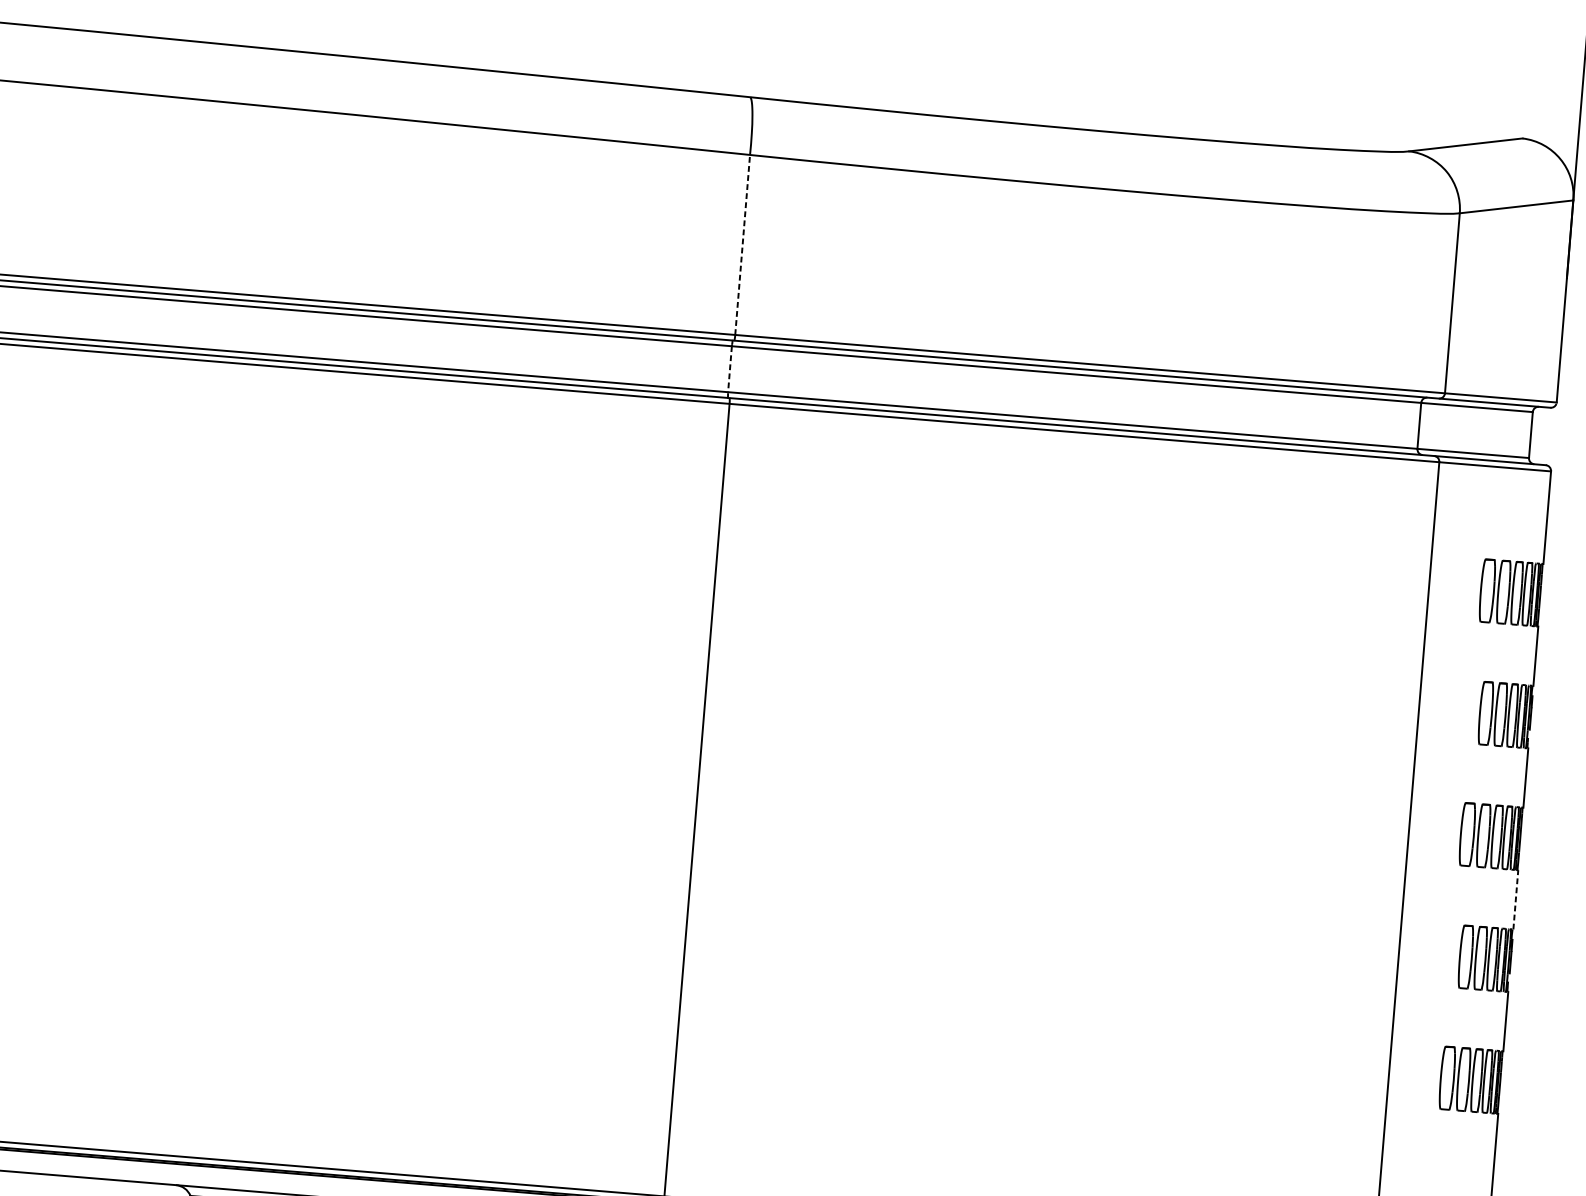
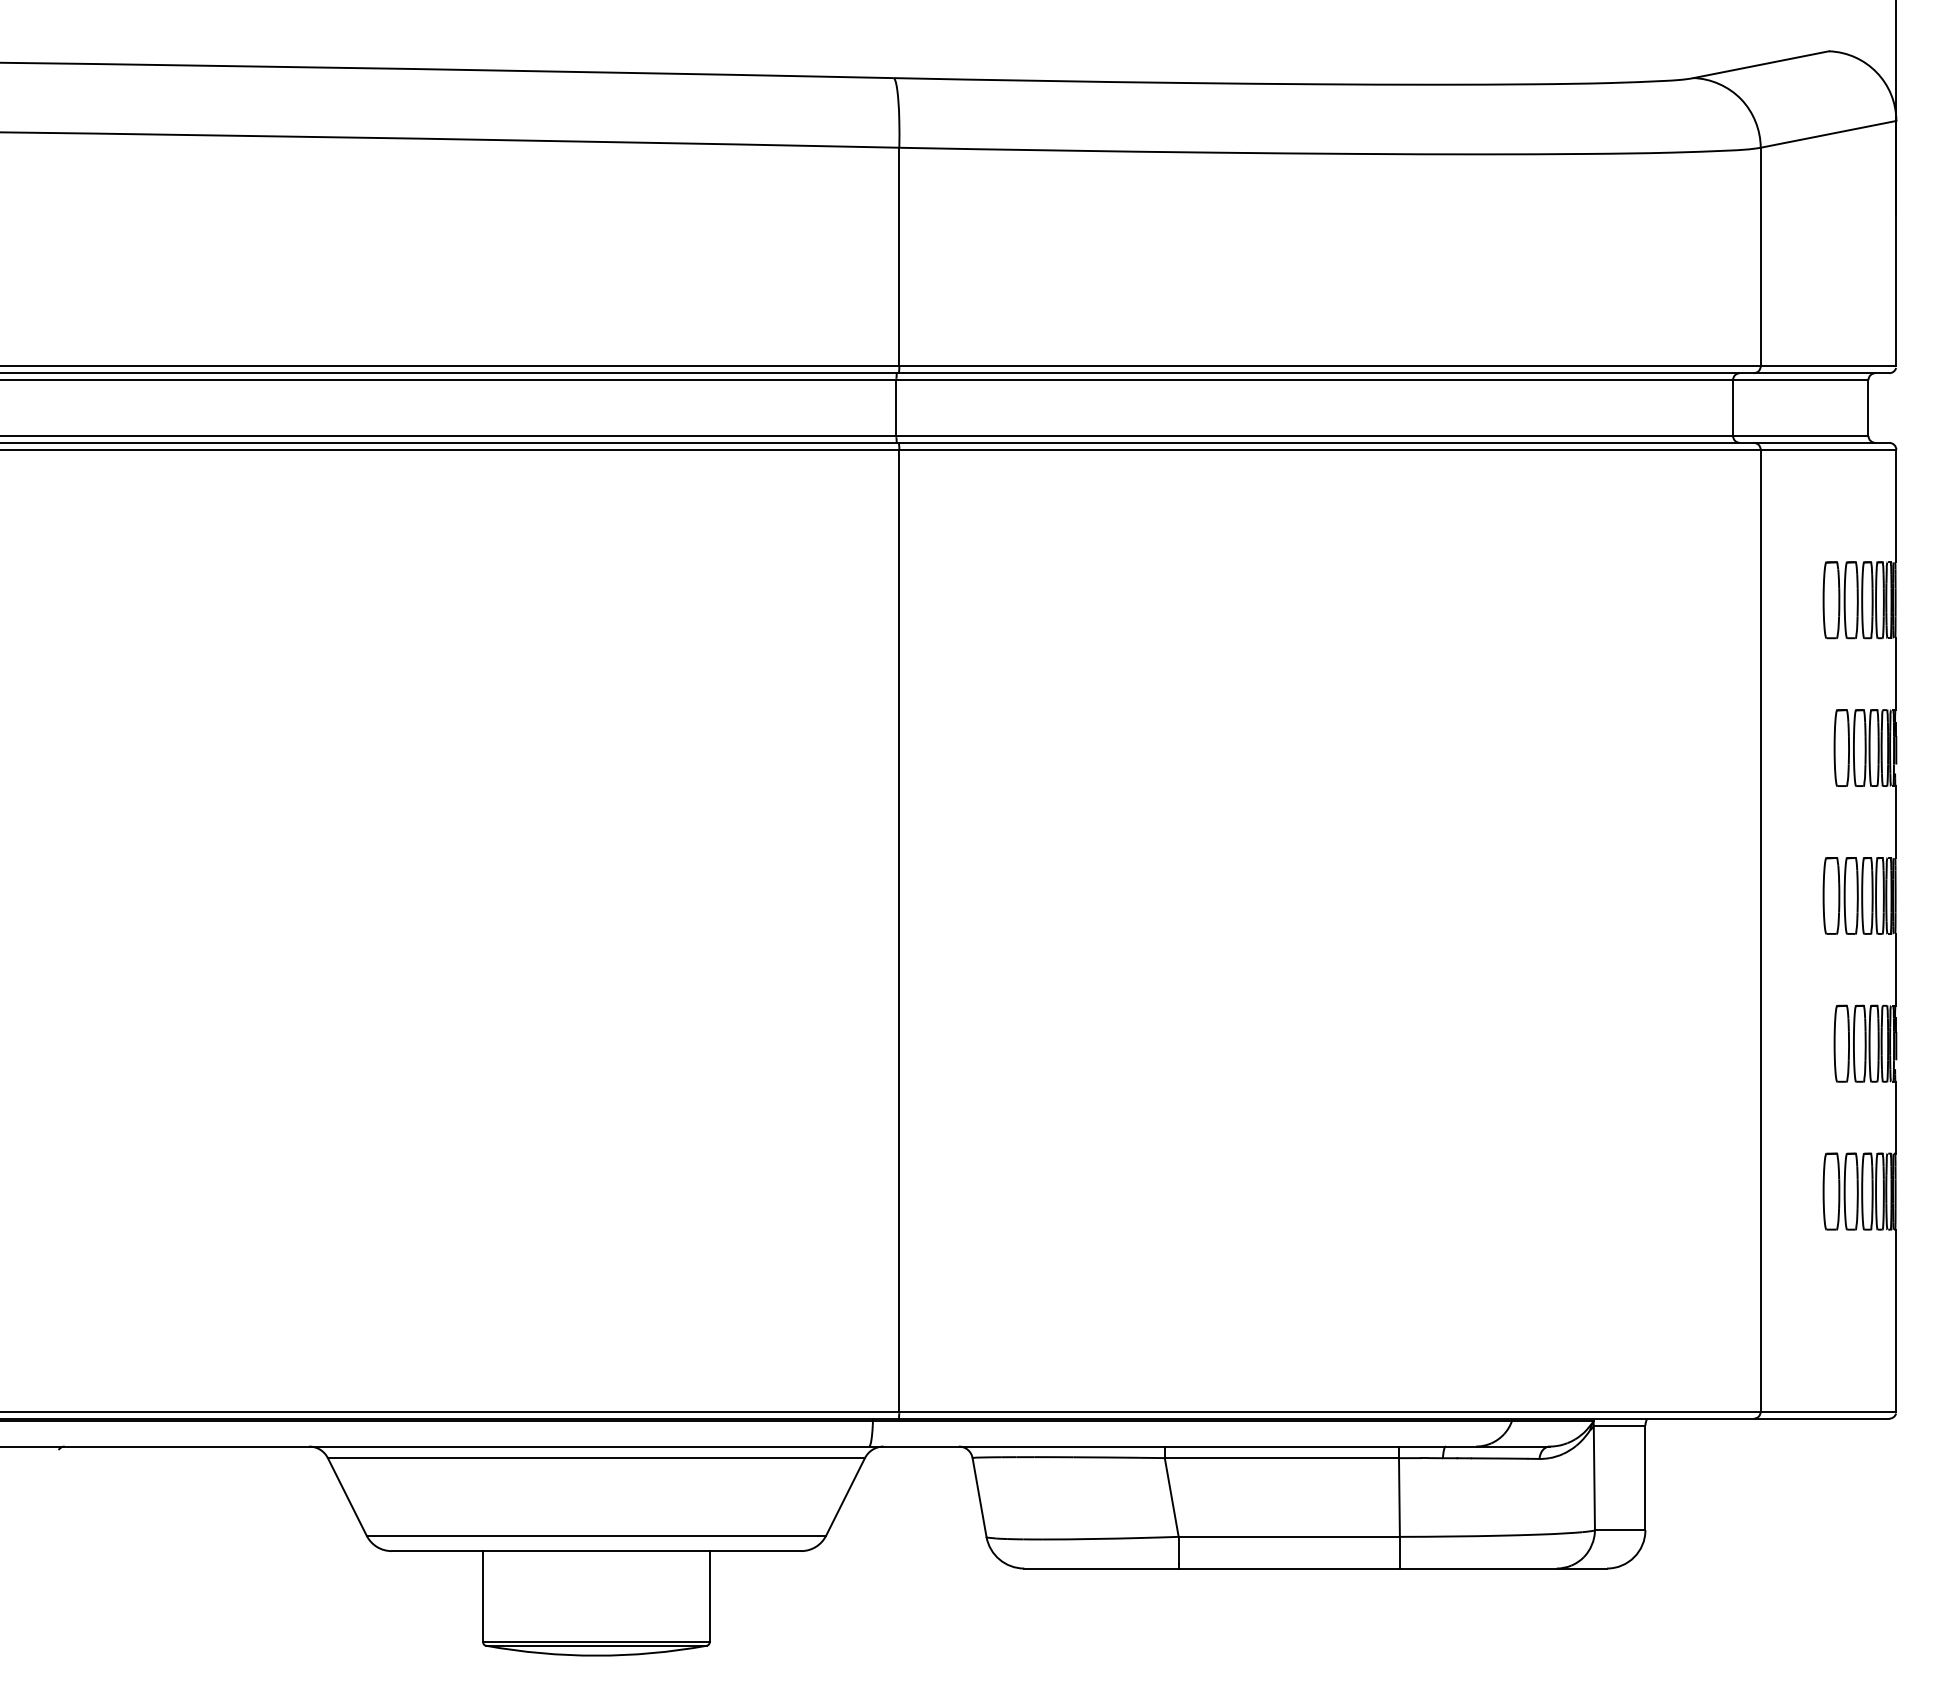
line: (742, 244) -> (899, 256), dashed -> solid
line: (730, 369) -> (896, 408), dashed -> solid
line: (1515, 899) -> (1896, 969), dashed -> solid

